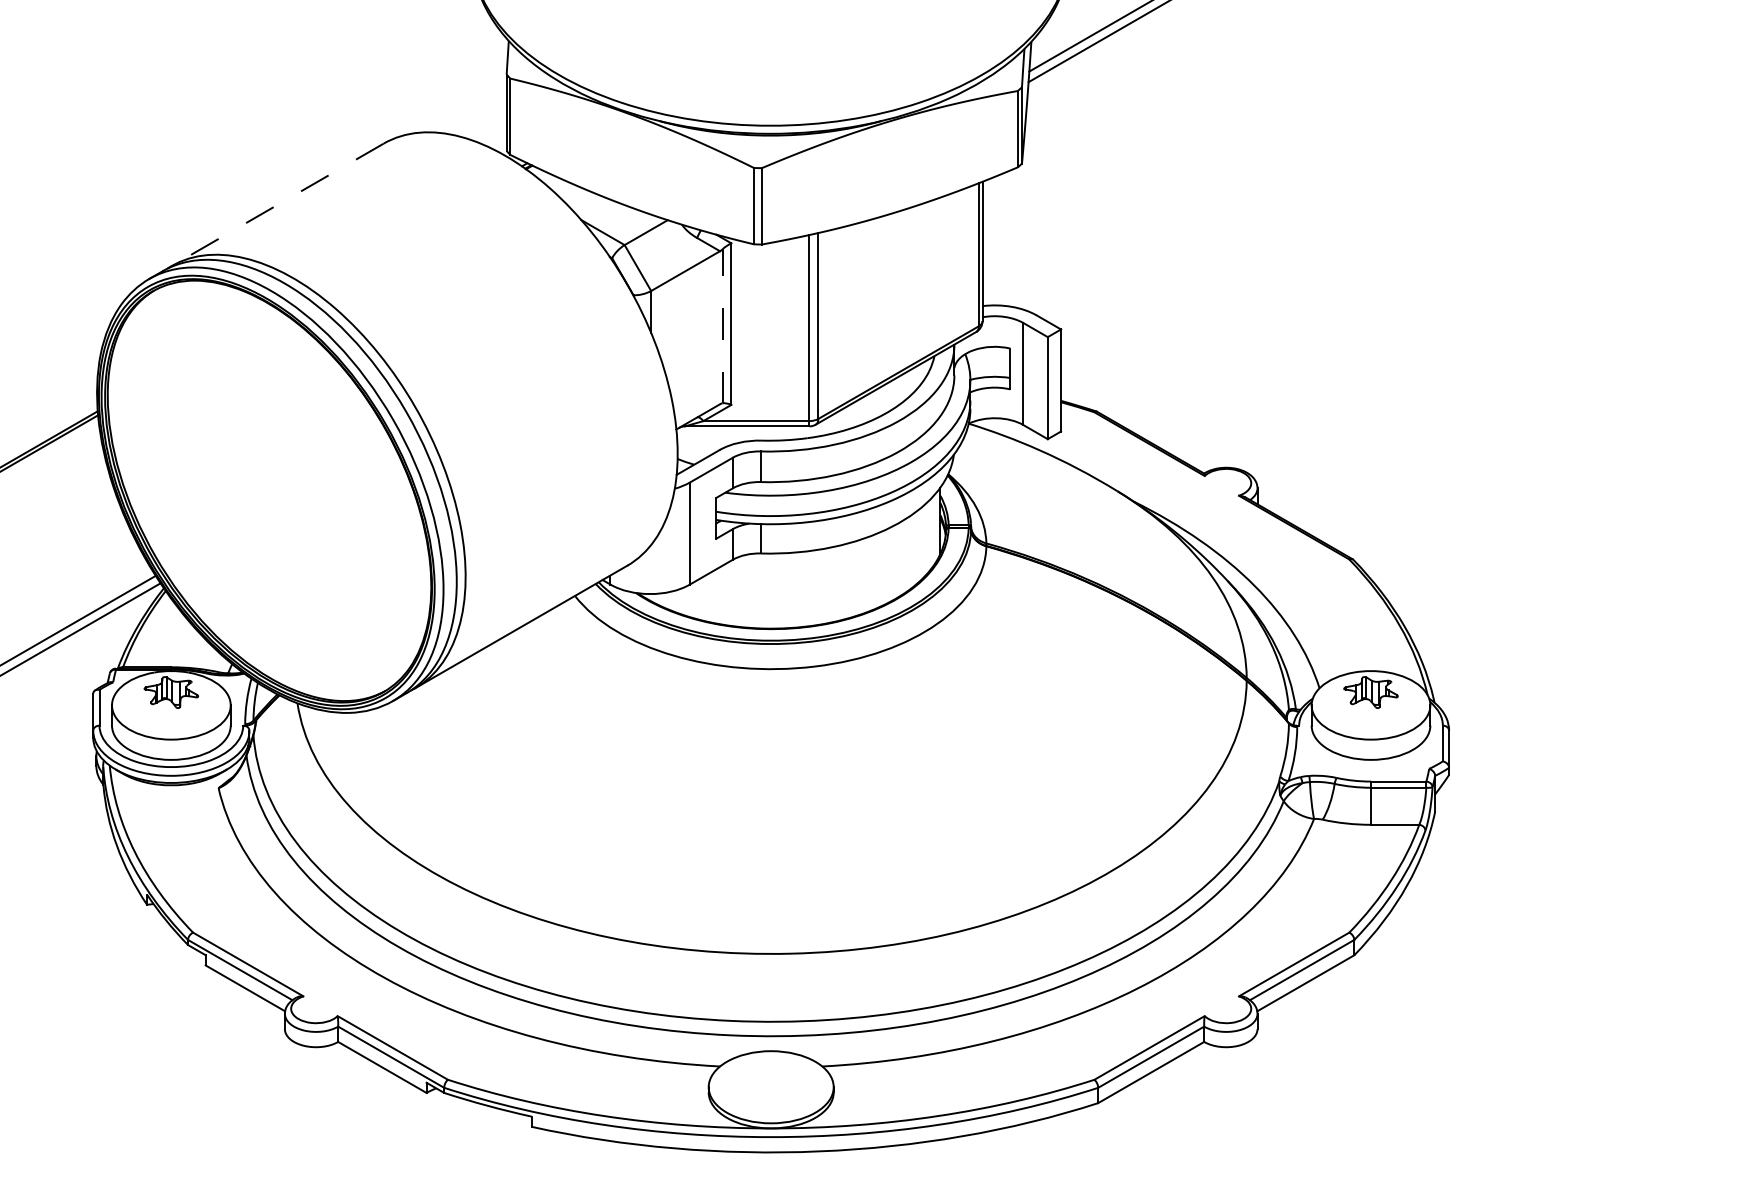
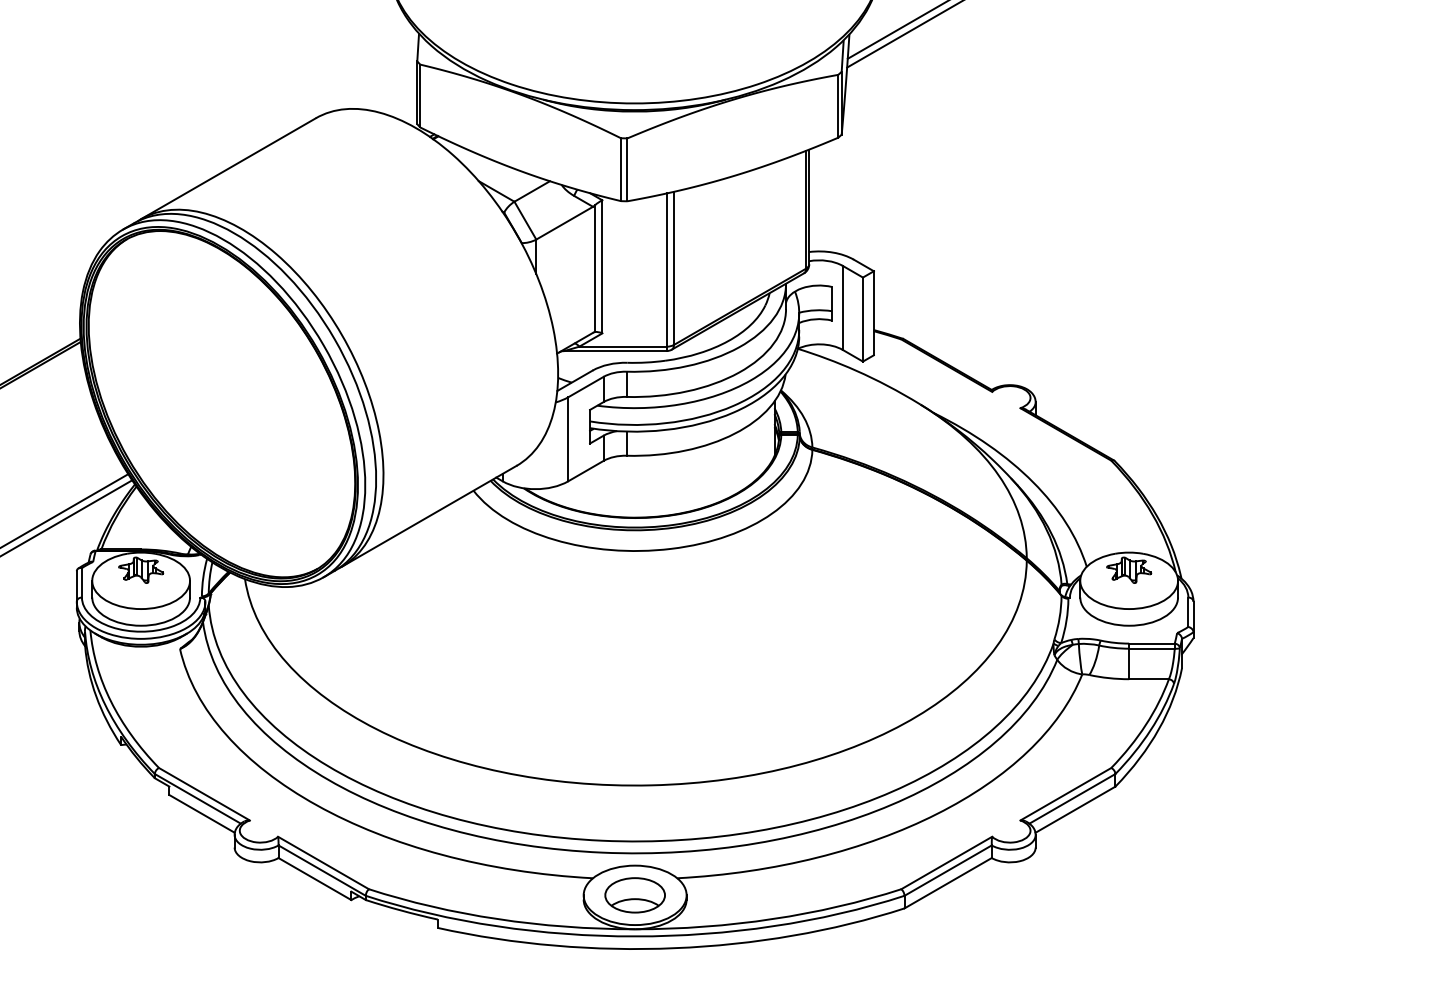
line: (277, 205) -> (228, 169), dashed -> solid
line: (722, 325) -> (595, 267), dashed -> solid
part: (771, 1087) -> (635, 895), added

